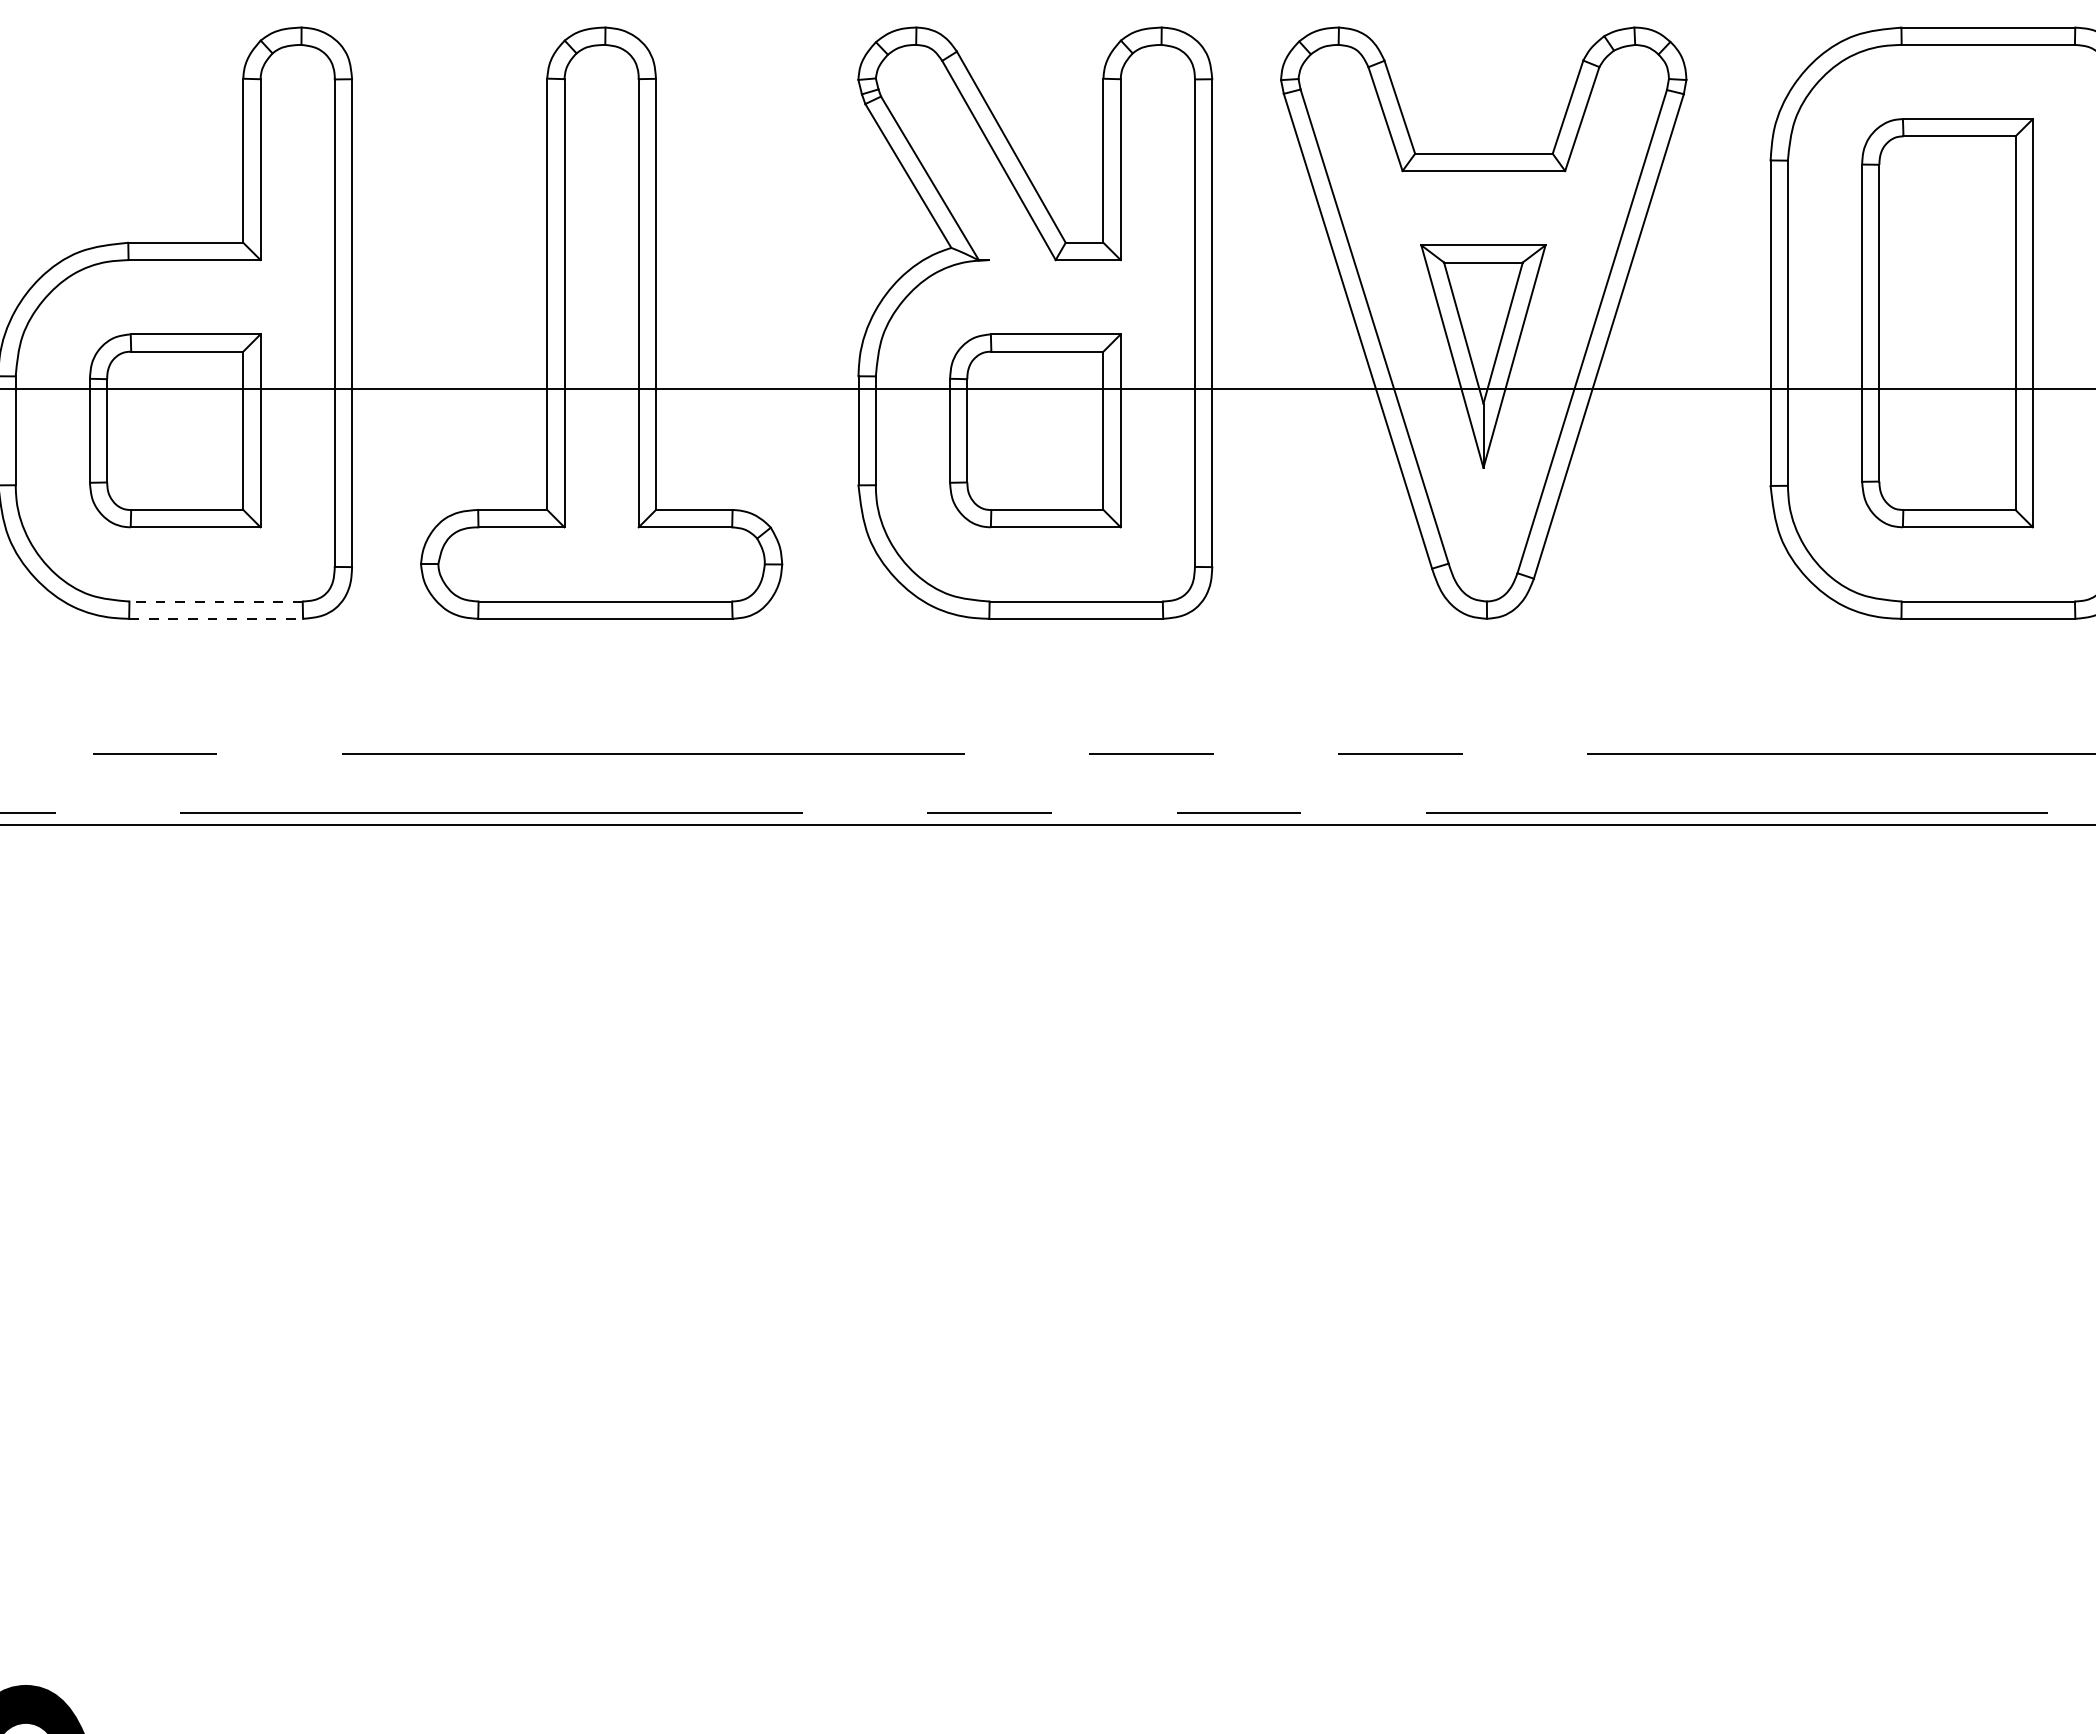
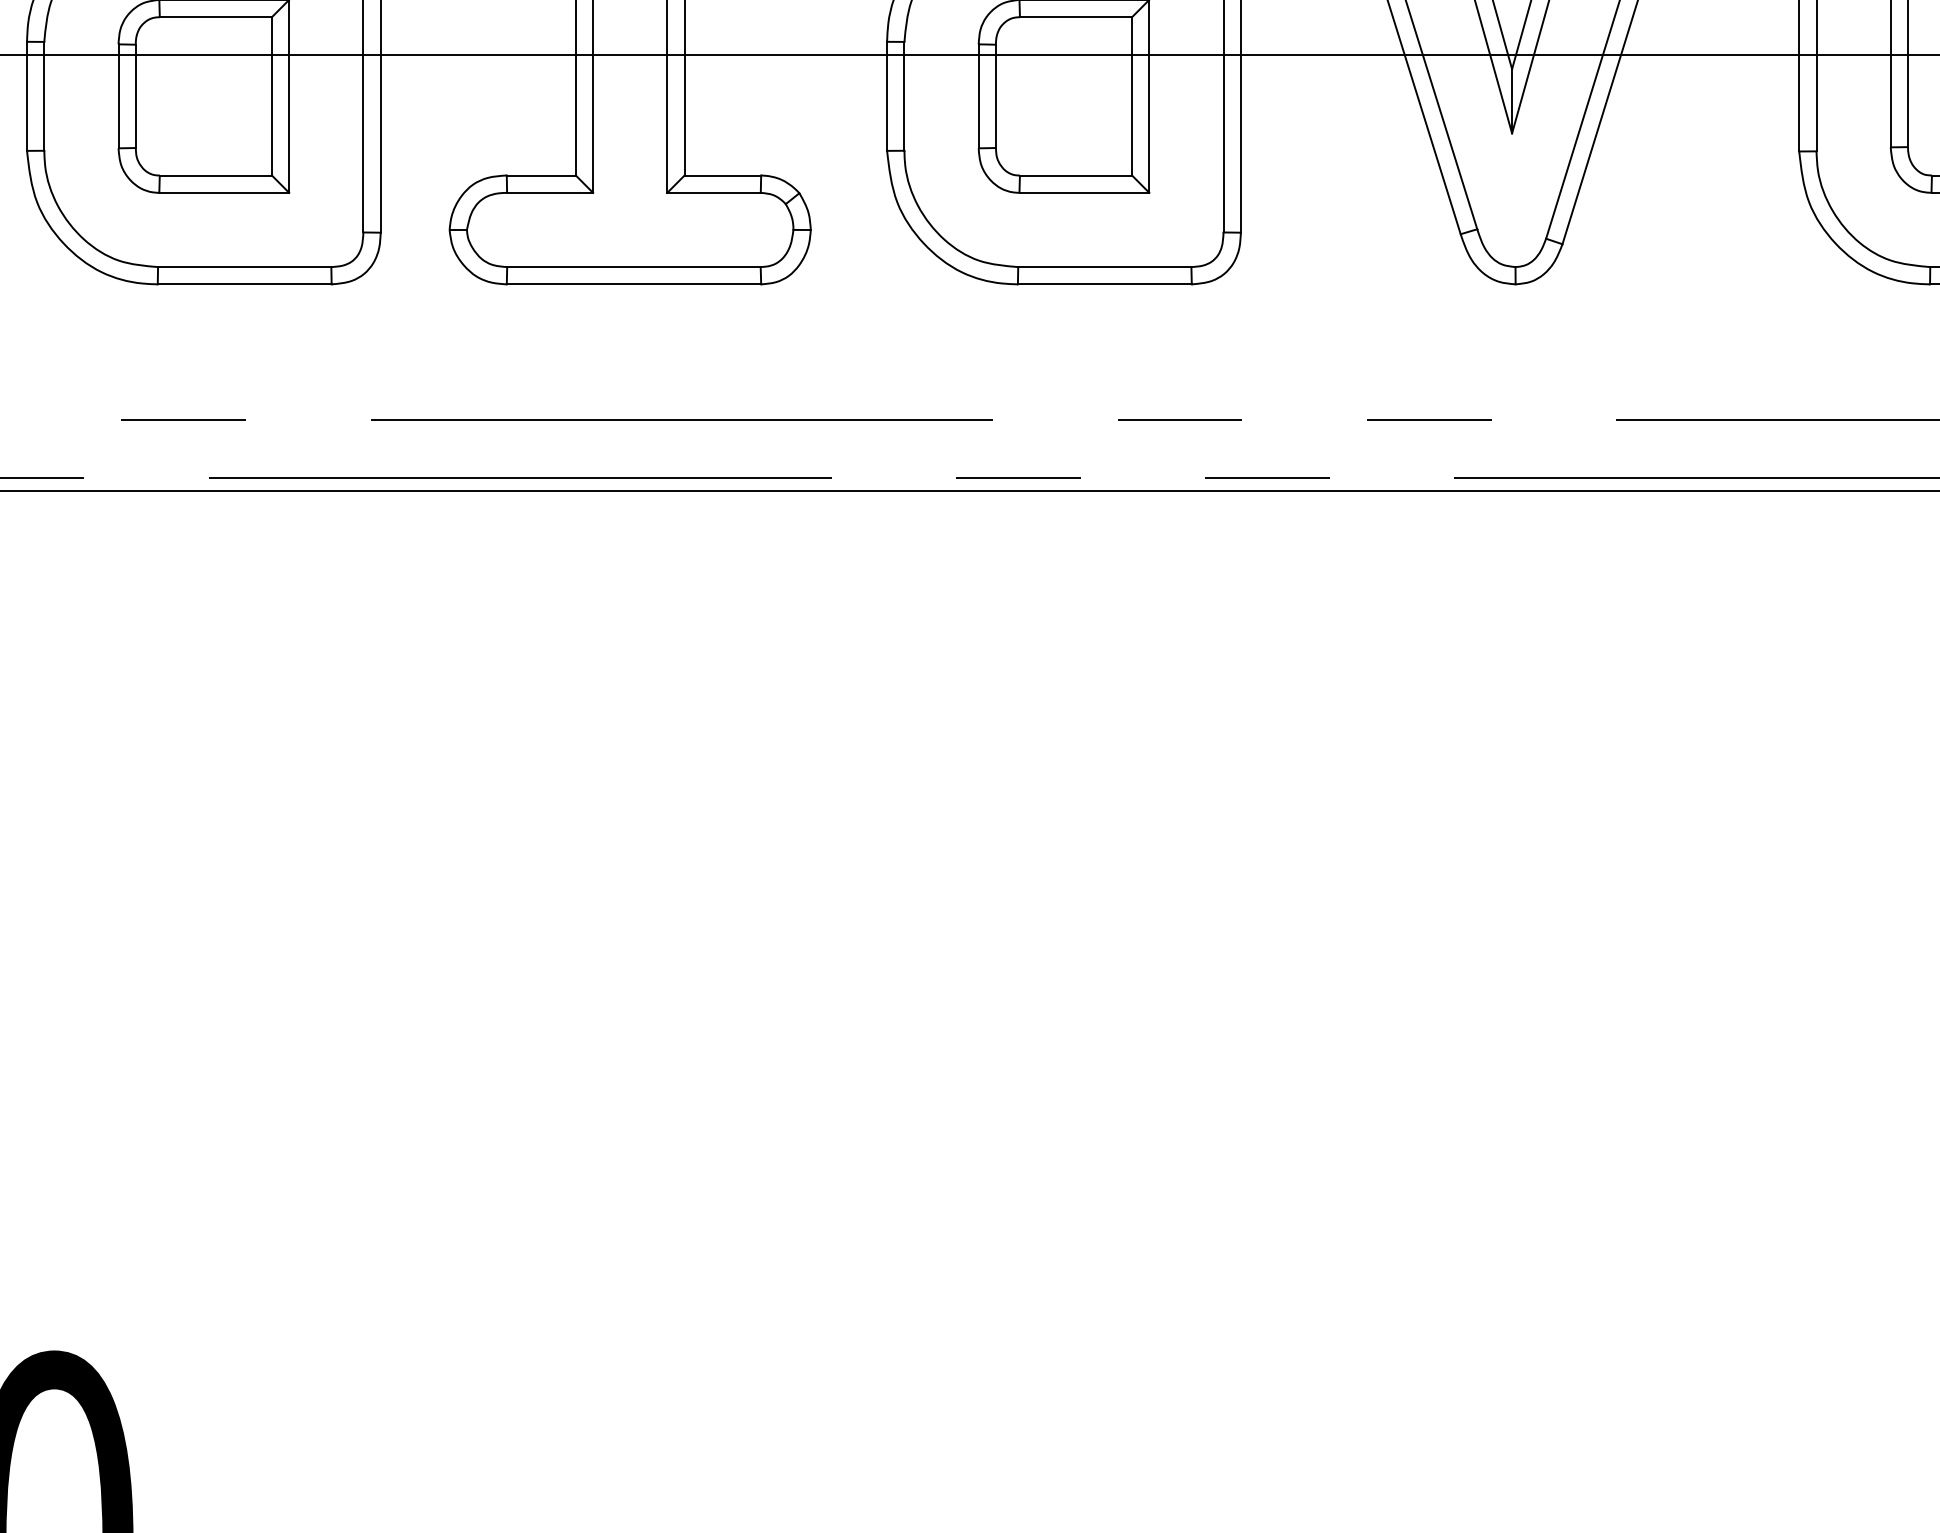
line: (216, 601) -> (245, 267), dashed -> solid
line: (216, 618) -> (245, 284), dashed -> solid

